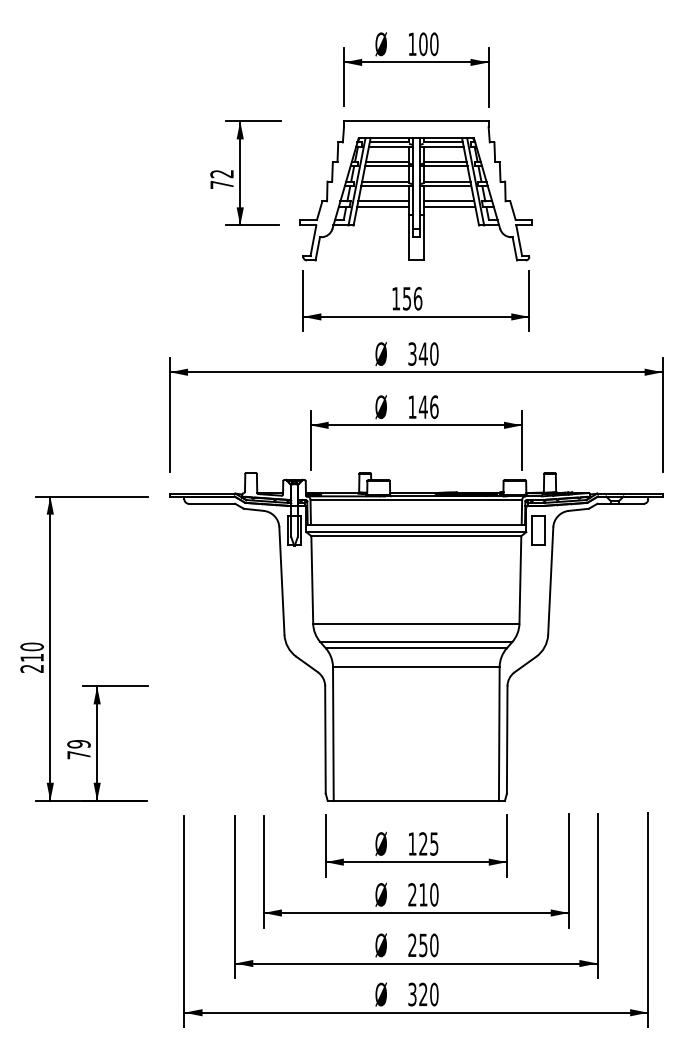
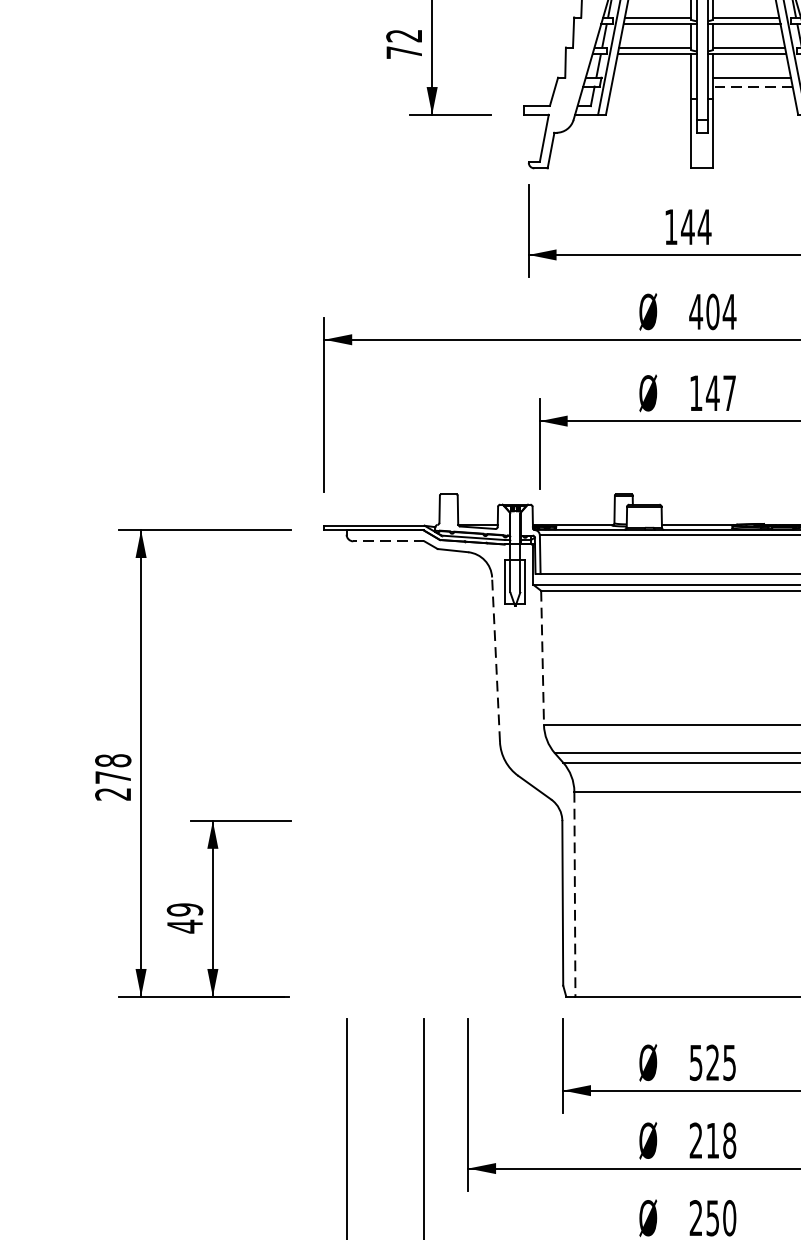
line: (383, 201) -> (651, 78), removed
line: (383, 207) -> (651, 87), removed
line: (449, 207) -> (752, 87), solid -> dashed
text: (412, 298) -> (696, 226), 156 -> 144
text: (423, 353) -> (713, 311), 340 -> 404
text: (434, 407) -> (729, 393), 146 -> 147
line: (211, 503) -> (388, 540), solid -> dashed
line: (312, 579) -> (542, 657), solid -> dashed
line: (281, 581) -> (495, 660), solid -> dashed
text: (31, 651) -> (112, 767), 210 -> 278
line: (333, 734) -> (575, 894), solid -> dashed
text: (78, 754) -> (184, 925), 79 -> 49
text: (412, 843) -> (696, 1062), 125 -> 525
text: (434, 894) -> (729, 1140), 210 -> 218

